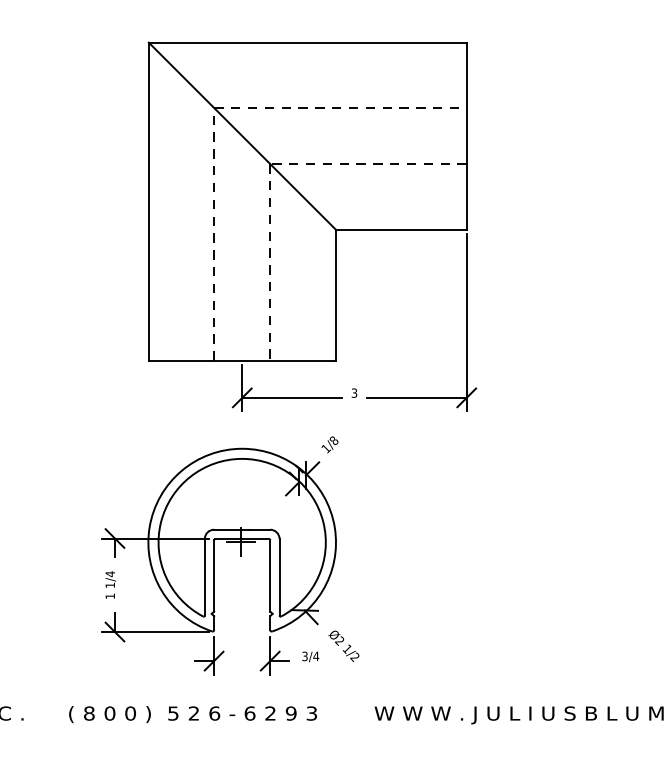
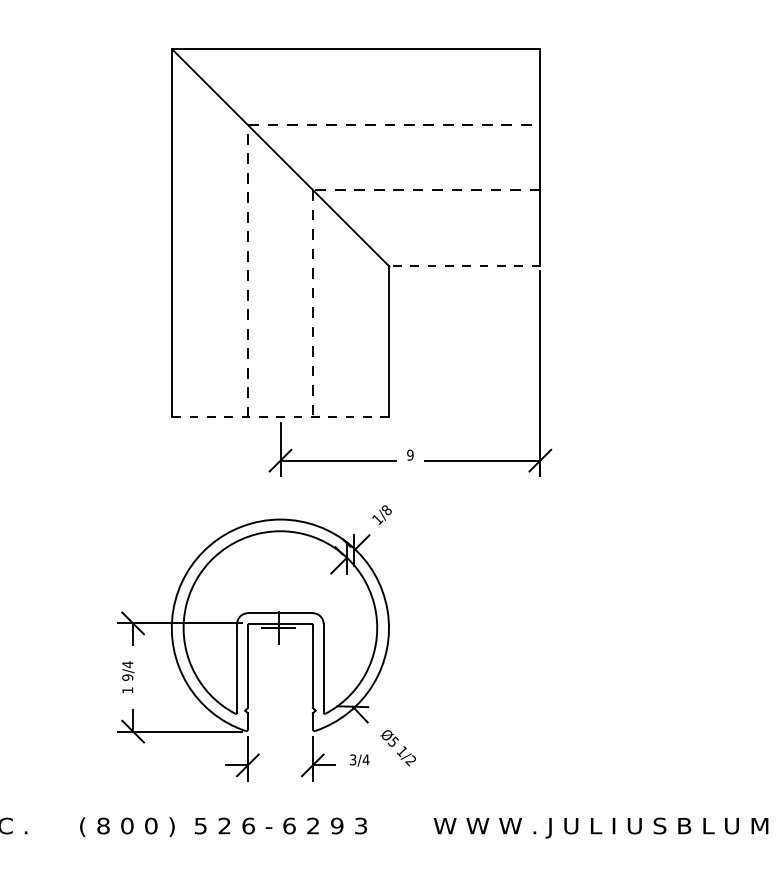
line: (400, 229) -> (463, 265), solid -> dashed
line: (242, 360) -> (280, 417), solid -> dashed
text: (354, 392) -> (410, 454), 3 -> 9
text: (110, 585) -> (127, 677), 1/4 -> 9/4
text: (339, 640) -> (393, 741), Ø2 -> Ø5

